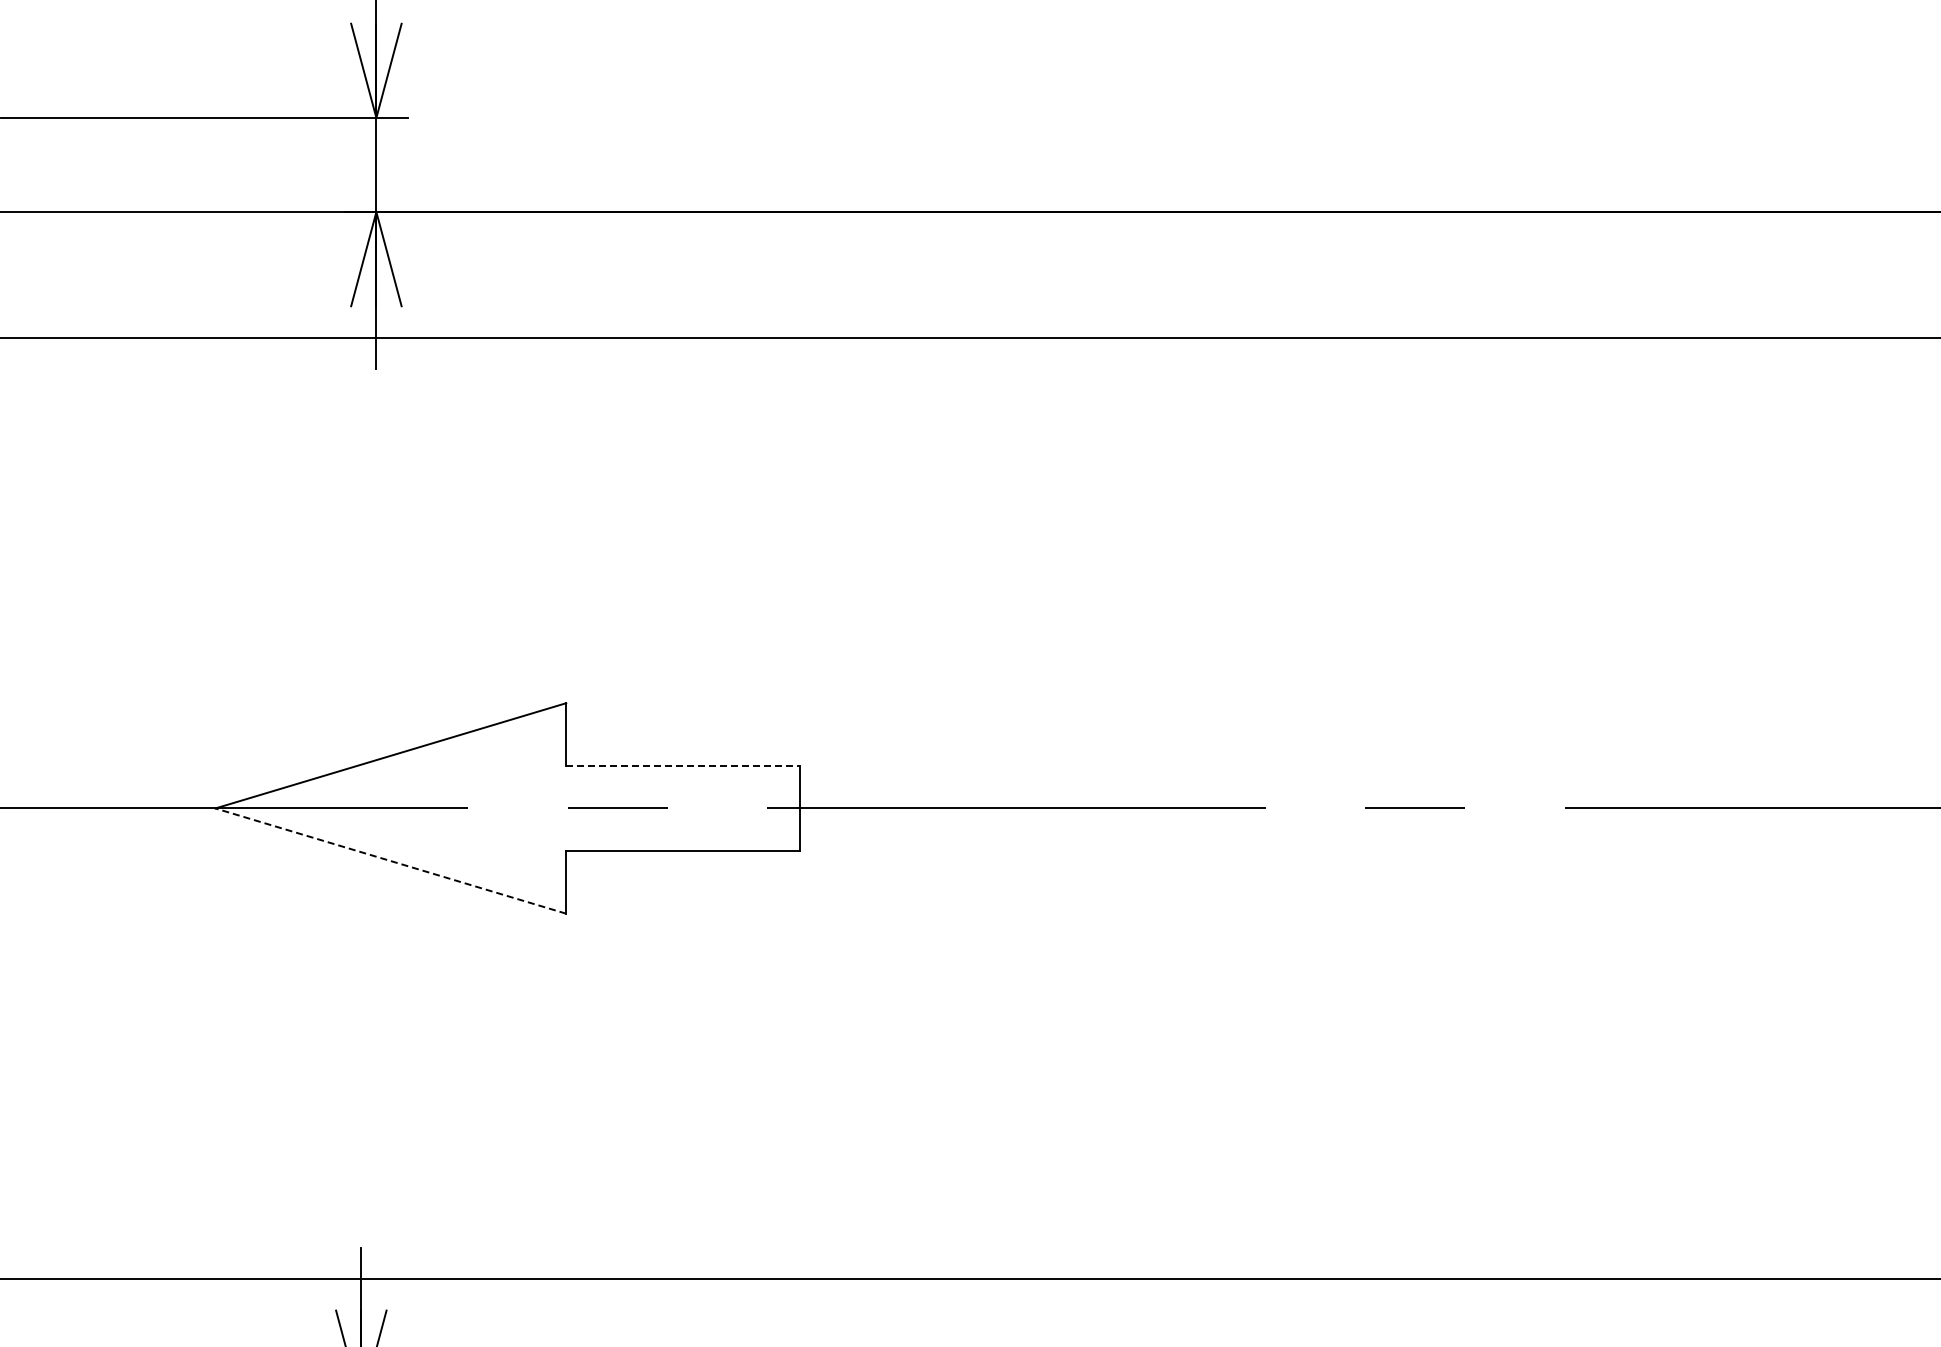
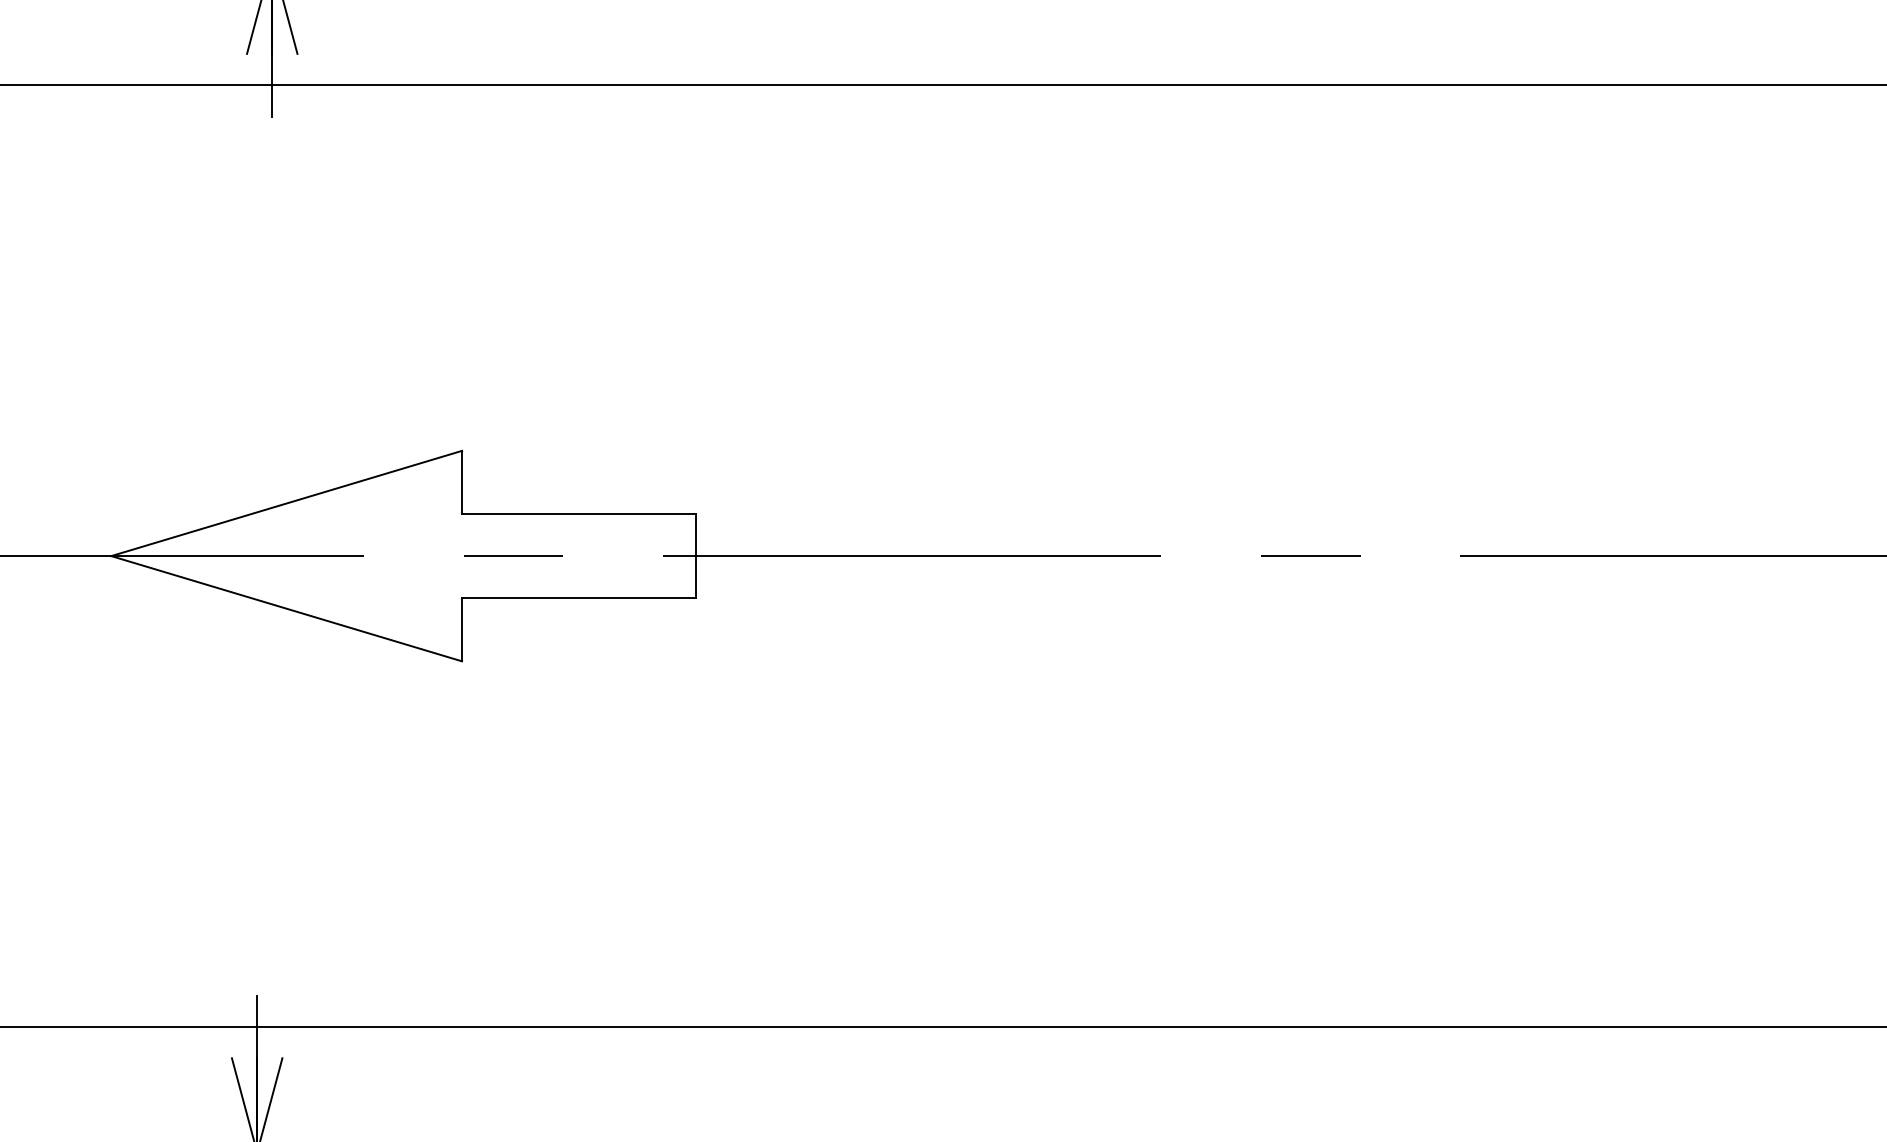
line: (683, 766) -> (579, 514), dashed -> solid
line: (390, 860) -> (286, 608), dashed -> solid

